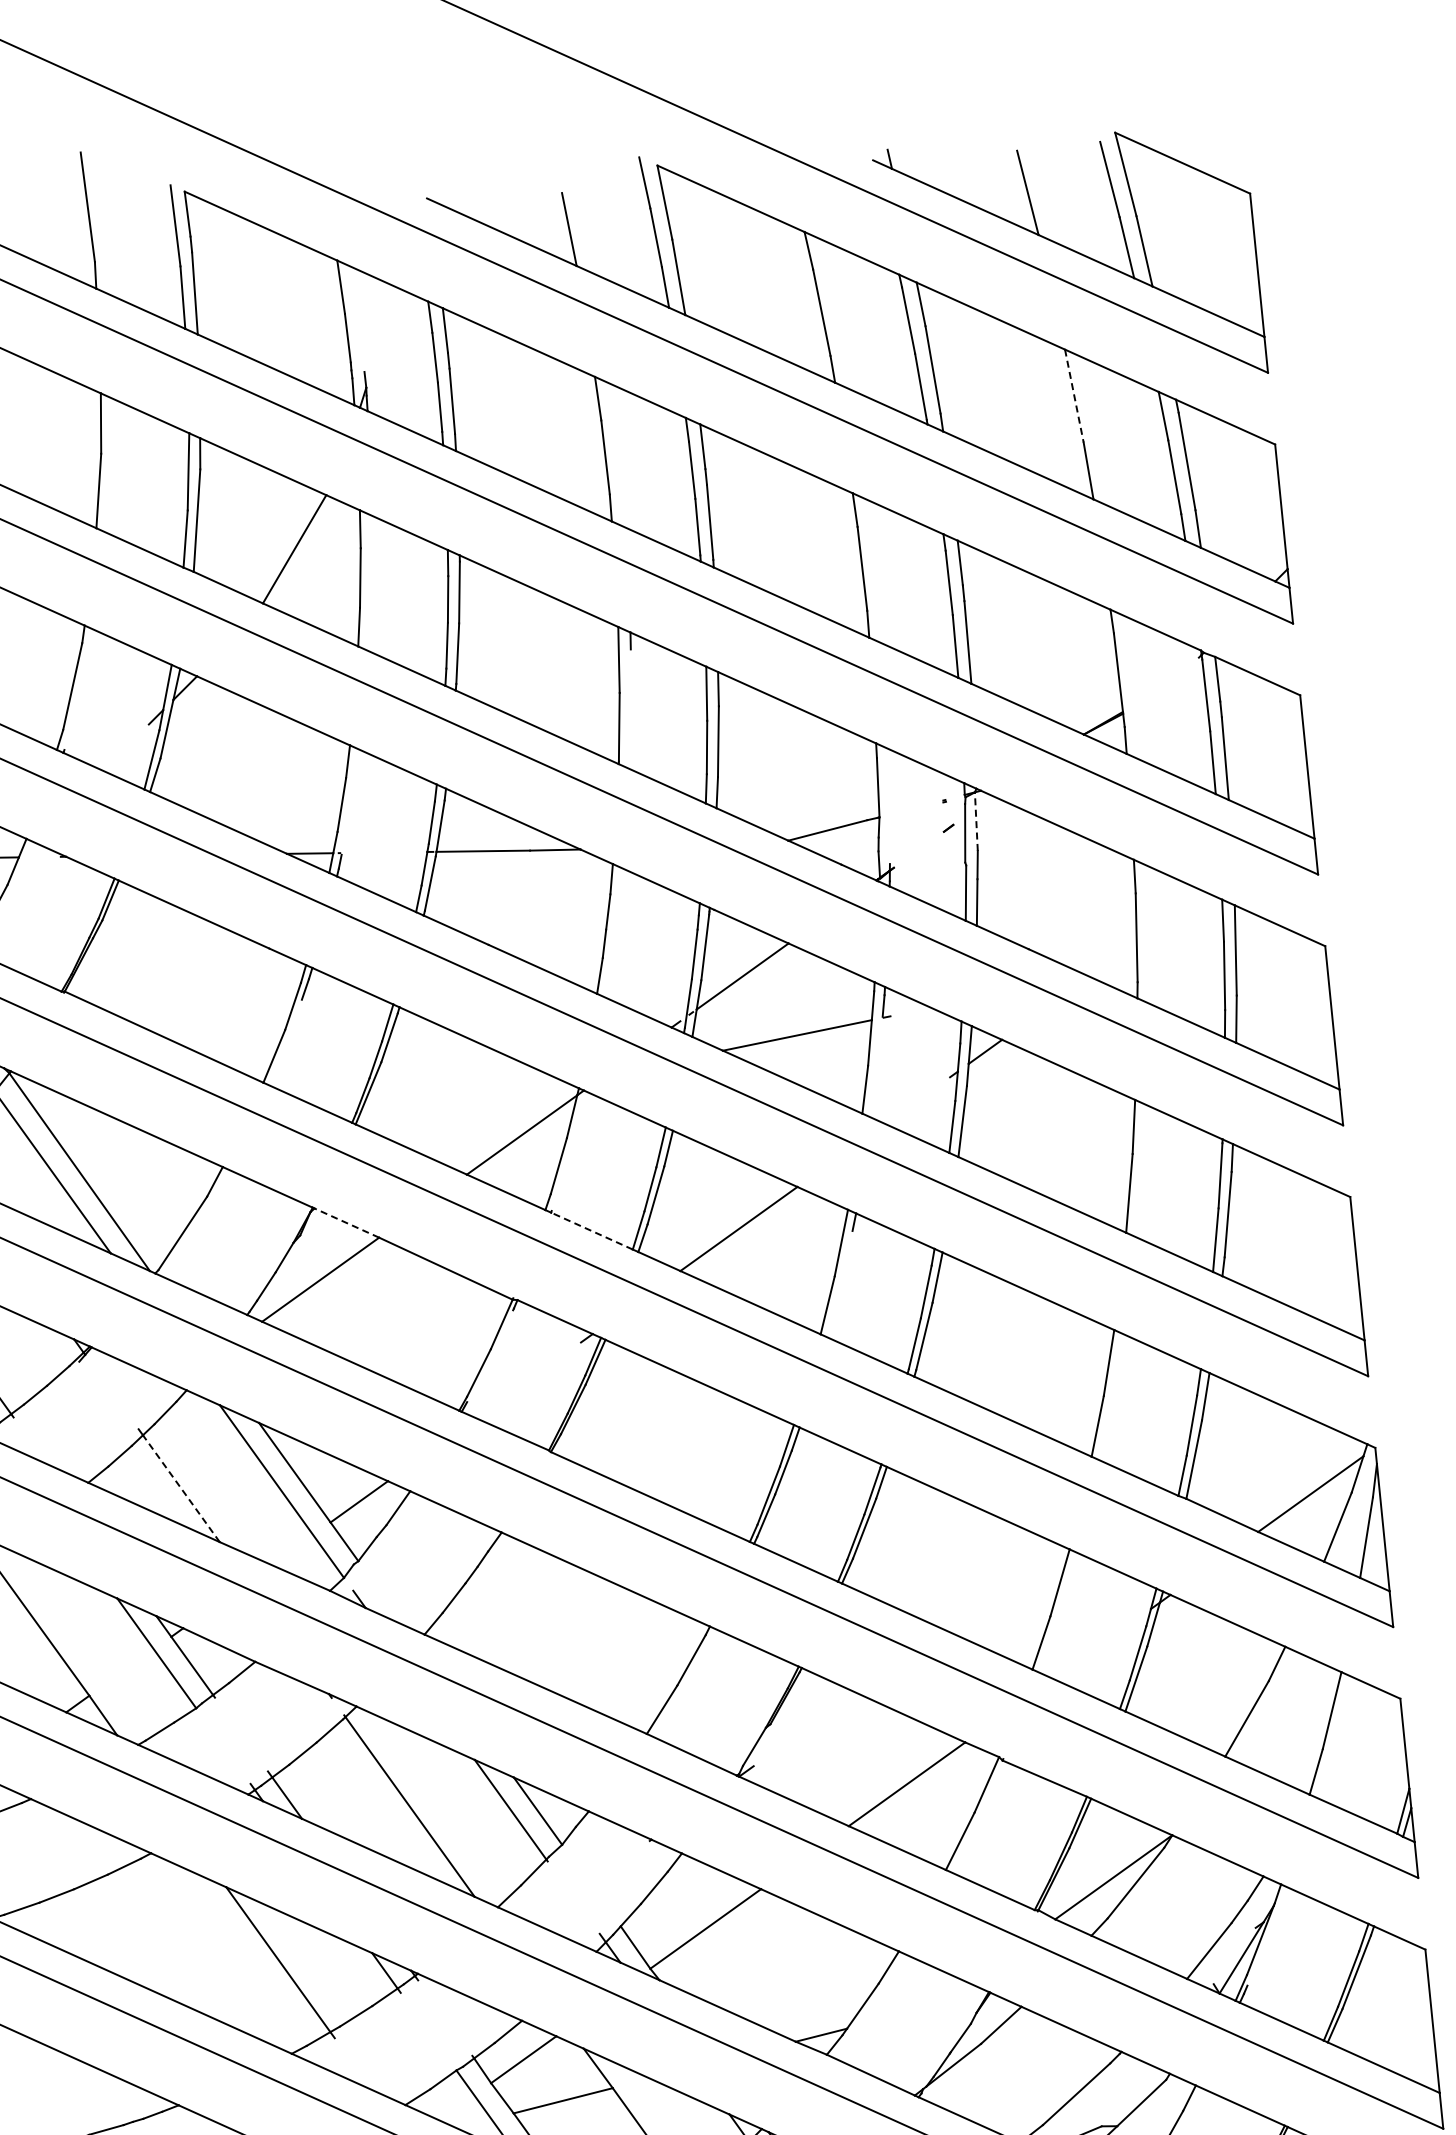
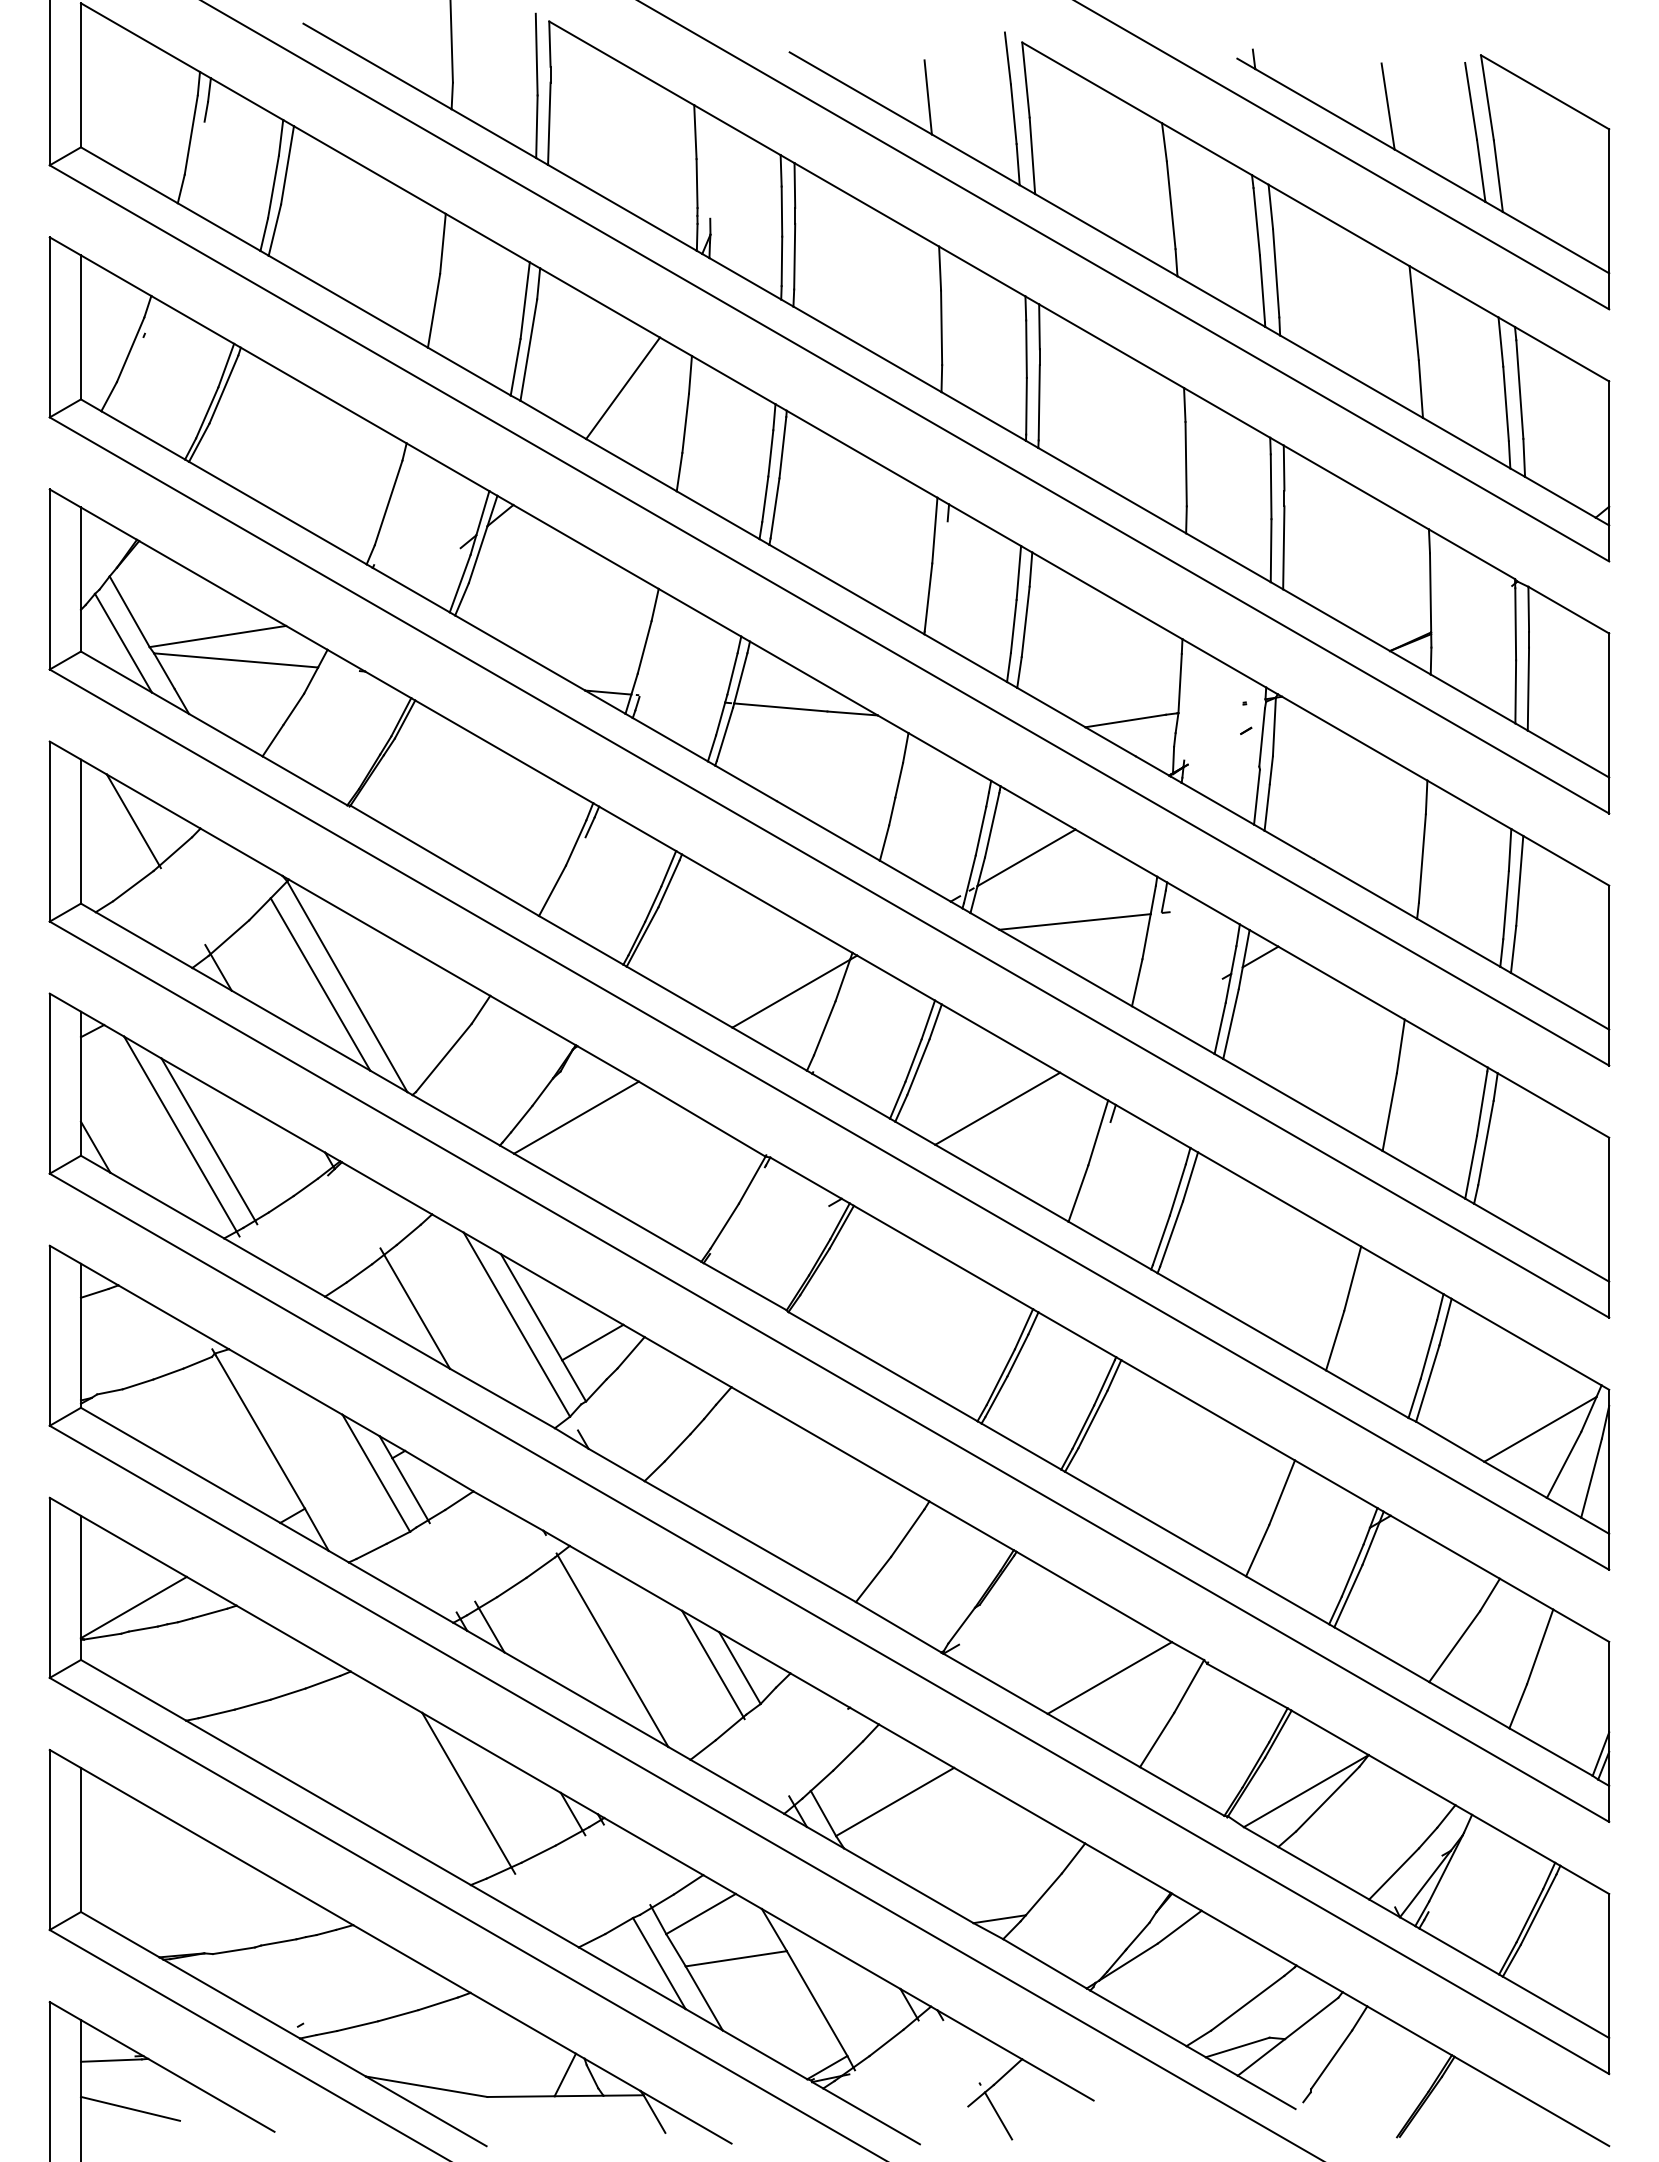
line: (1074, 396) -> (1414, 313), dashed -> solid
line: (976, 821) -> (1274, 726), dashed -> solid
line: (347, 1222) -> (608, 1063), dashed -> solid
line: (592, 1231) -> (851, 1096), dashed -> solid
line: (181, 1488) -> (417, 1311), dashed -> solid

